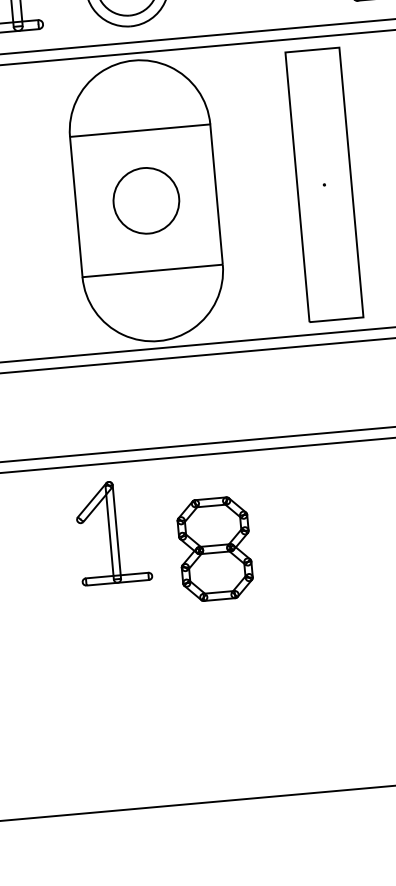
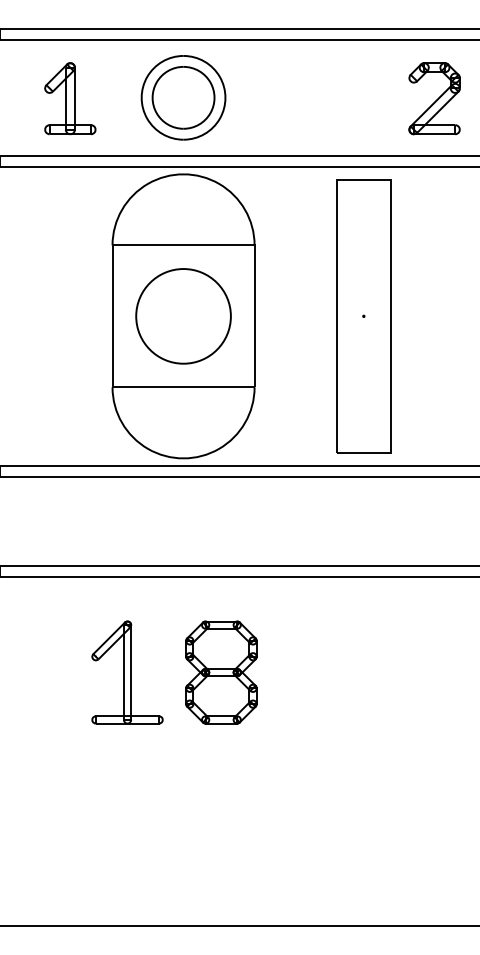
part: (146, 200) -> (183, 316), size x1.43
part: (113, 532) -> (127, 672), moved

